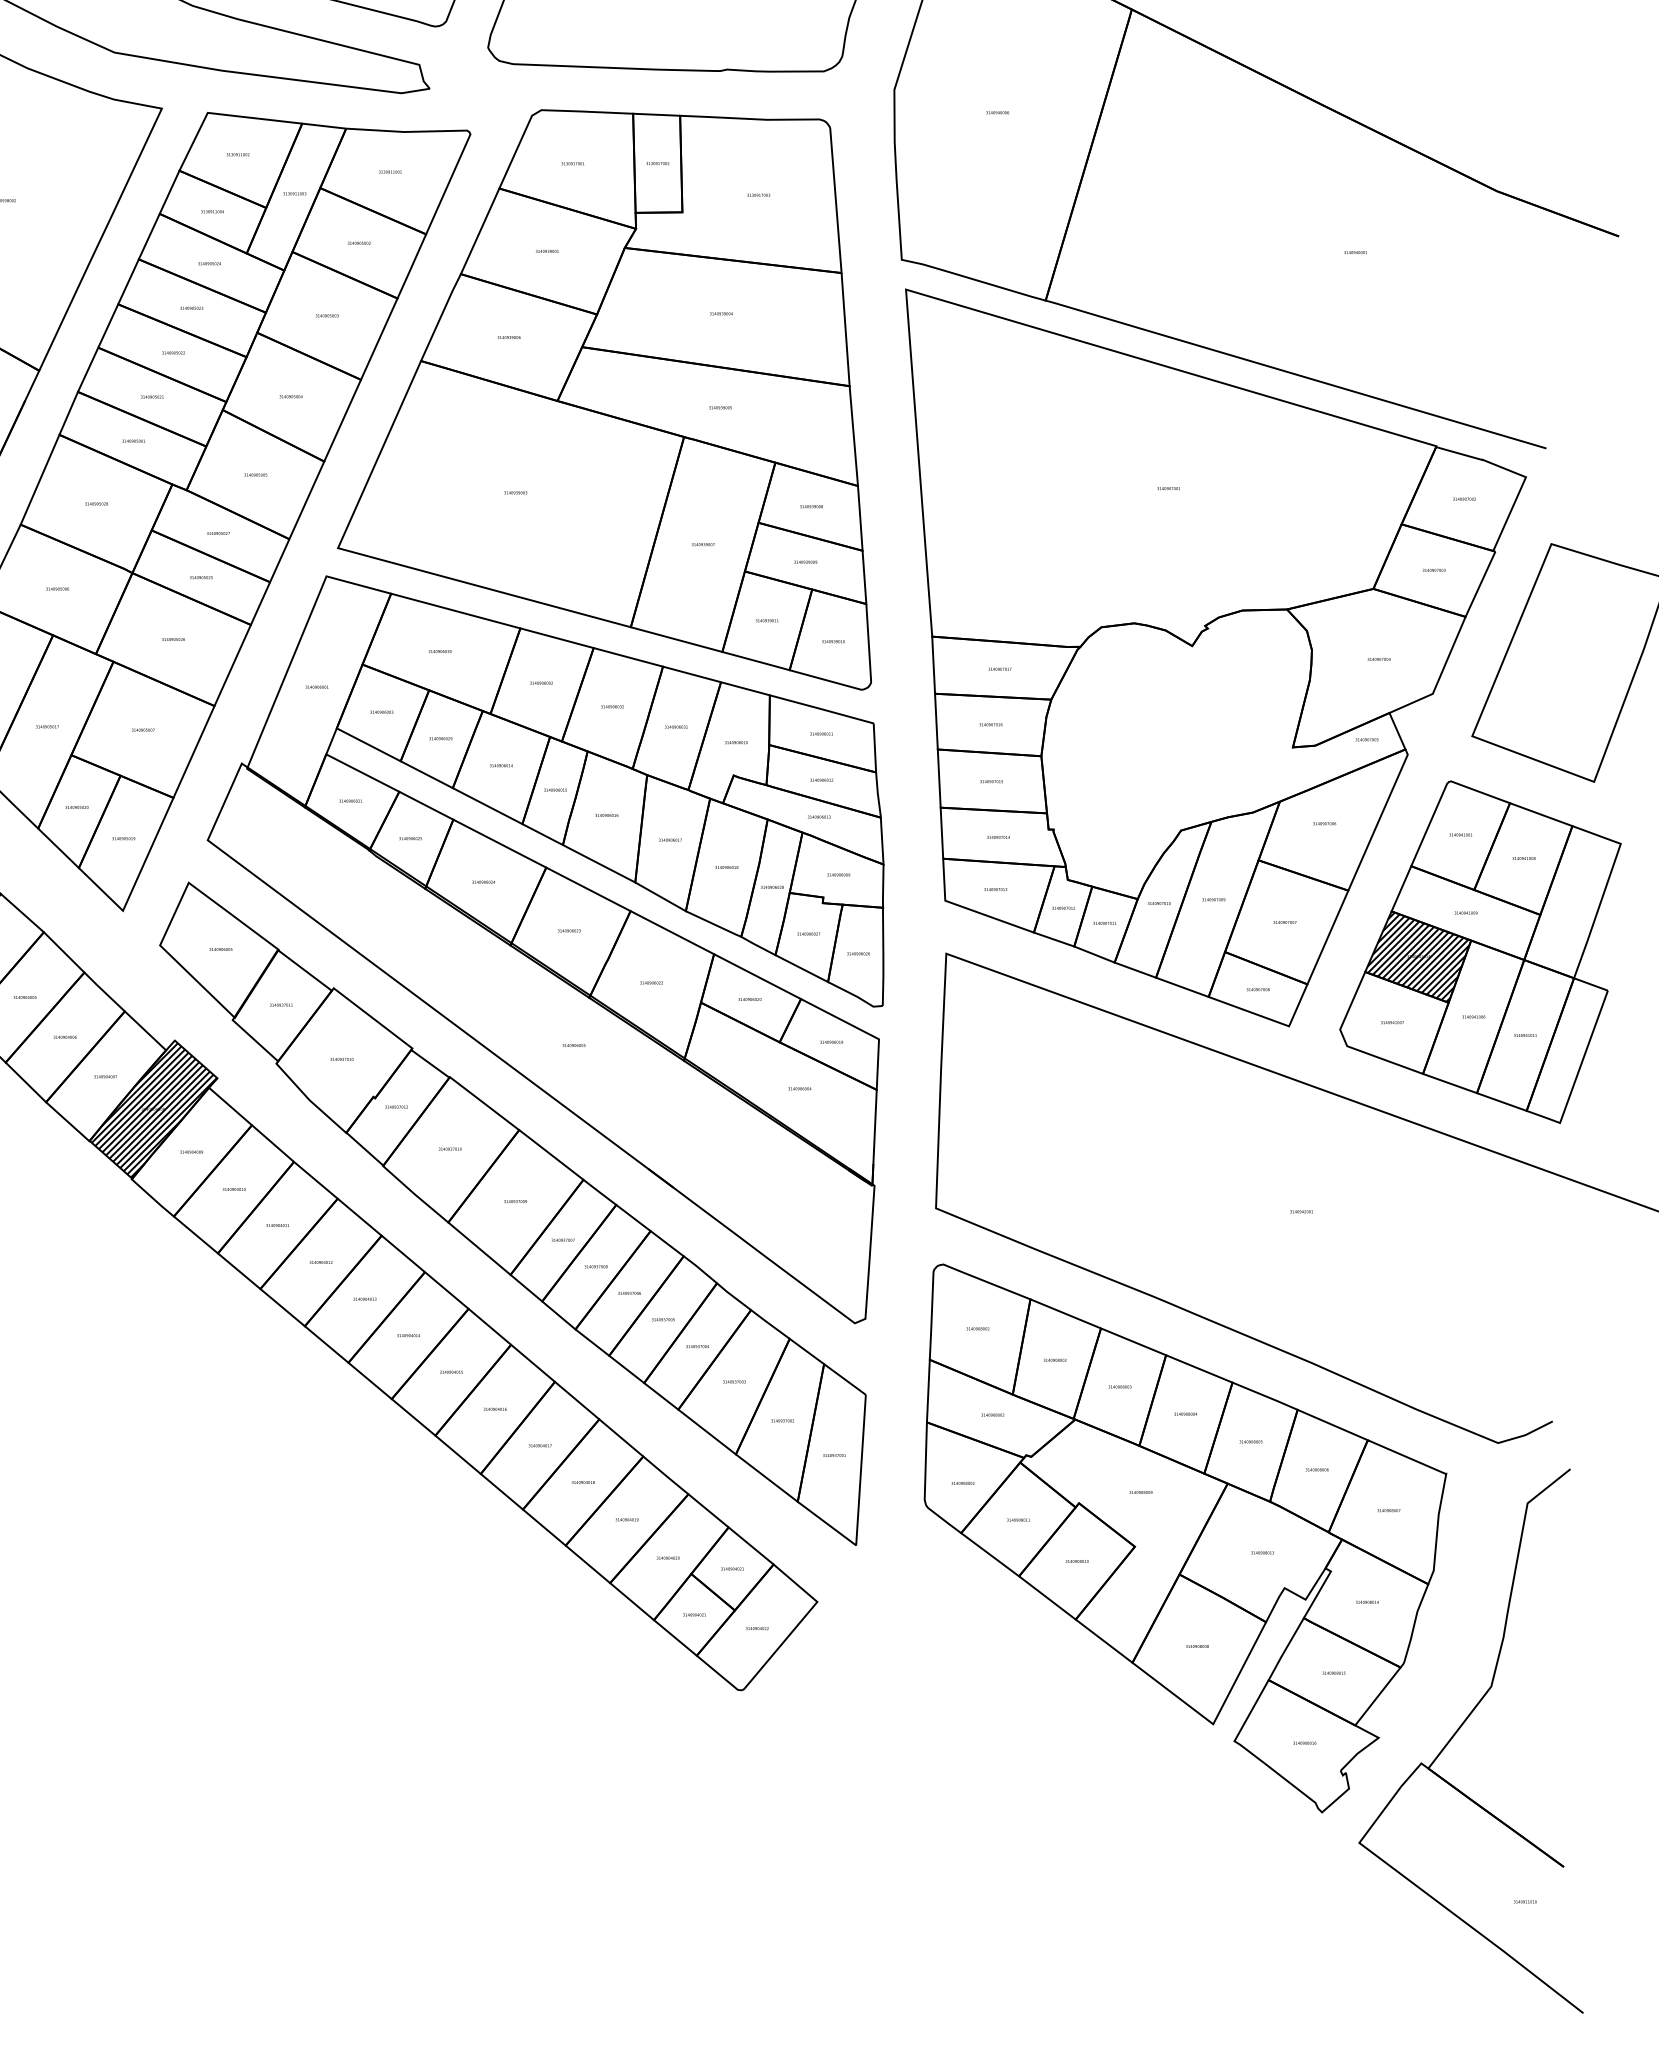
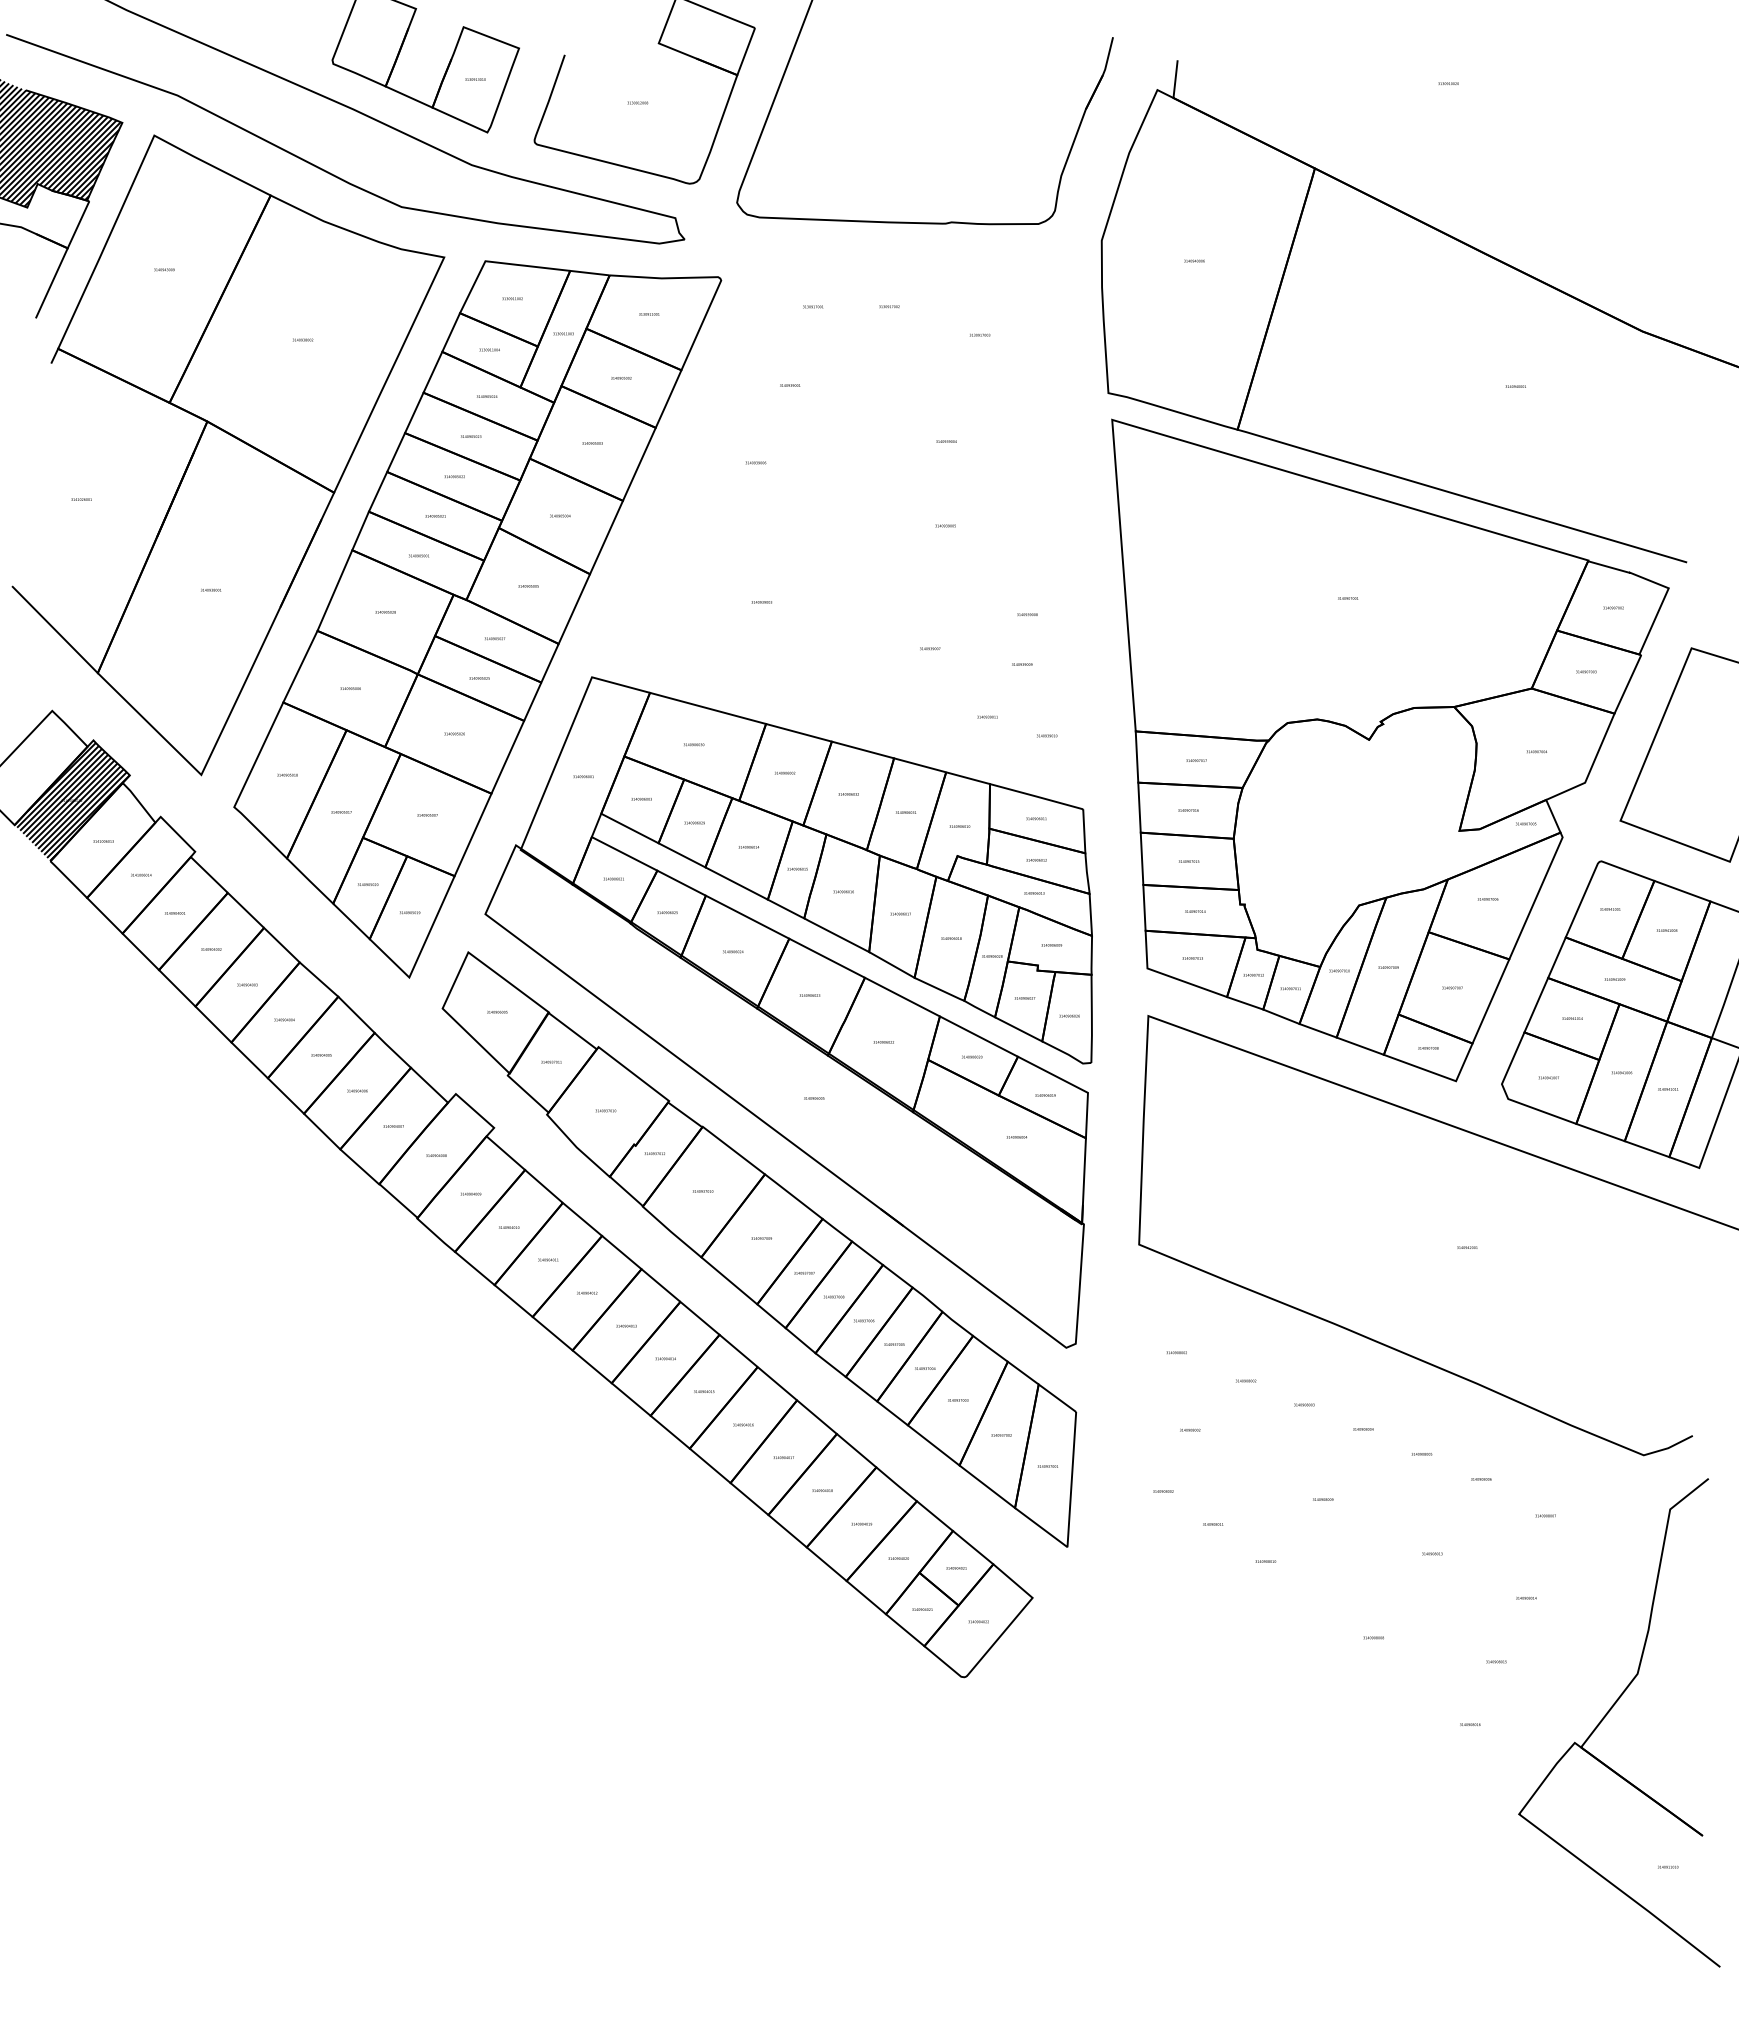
part: (604, 399) -> (841, 518), removed
hatch: (1418, 957) -> (1572, 1019), removed
hatch: (154, 1110) -> (437, 1156), removed
part: (1185, 1537) -> (1363, 1540), removed

